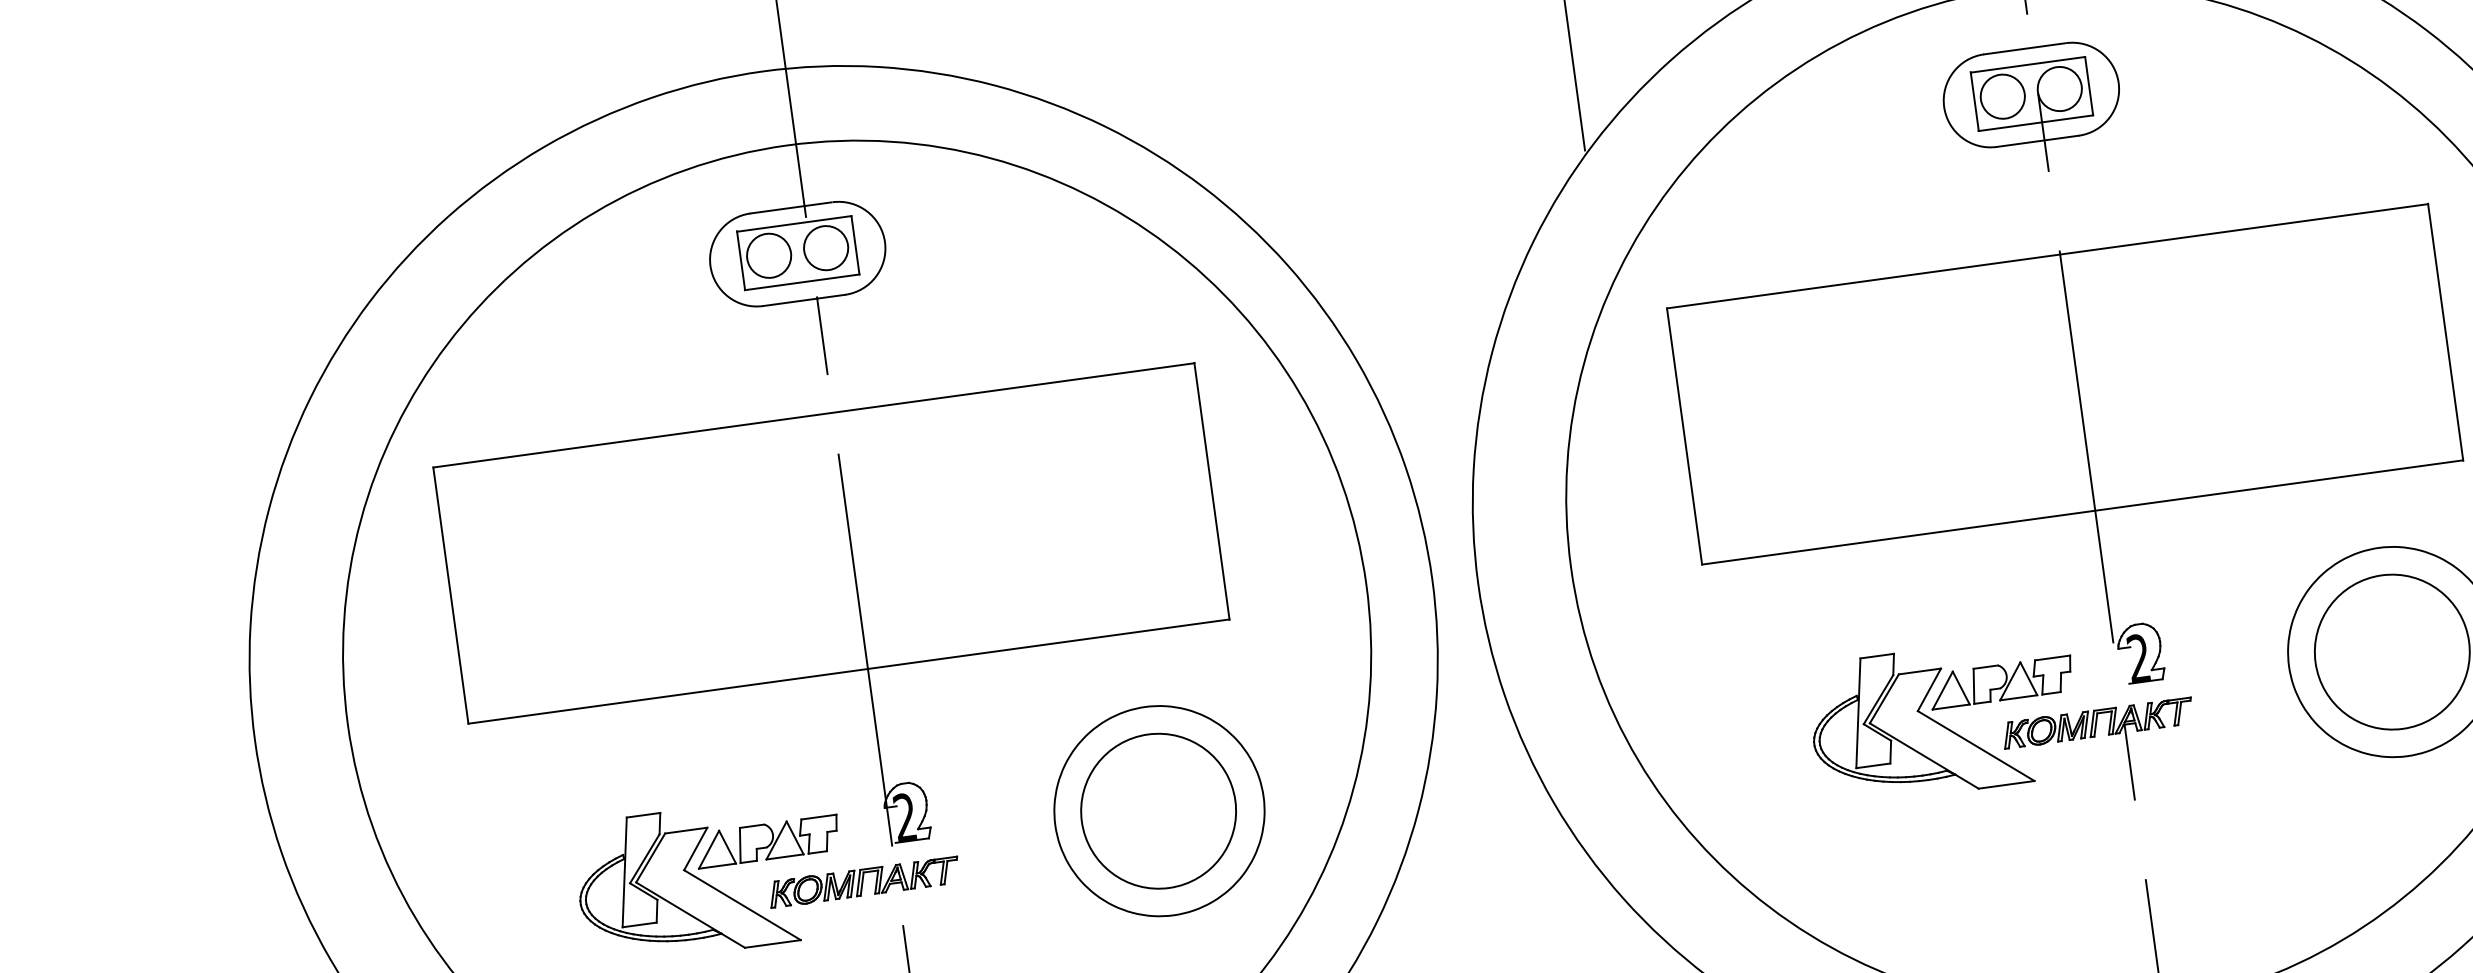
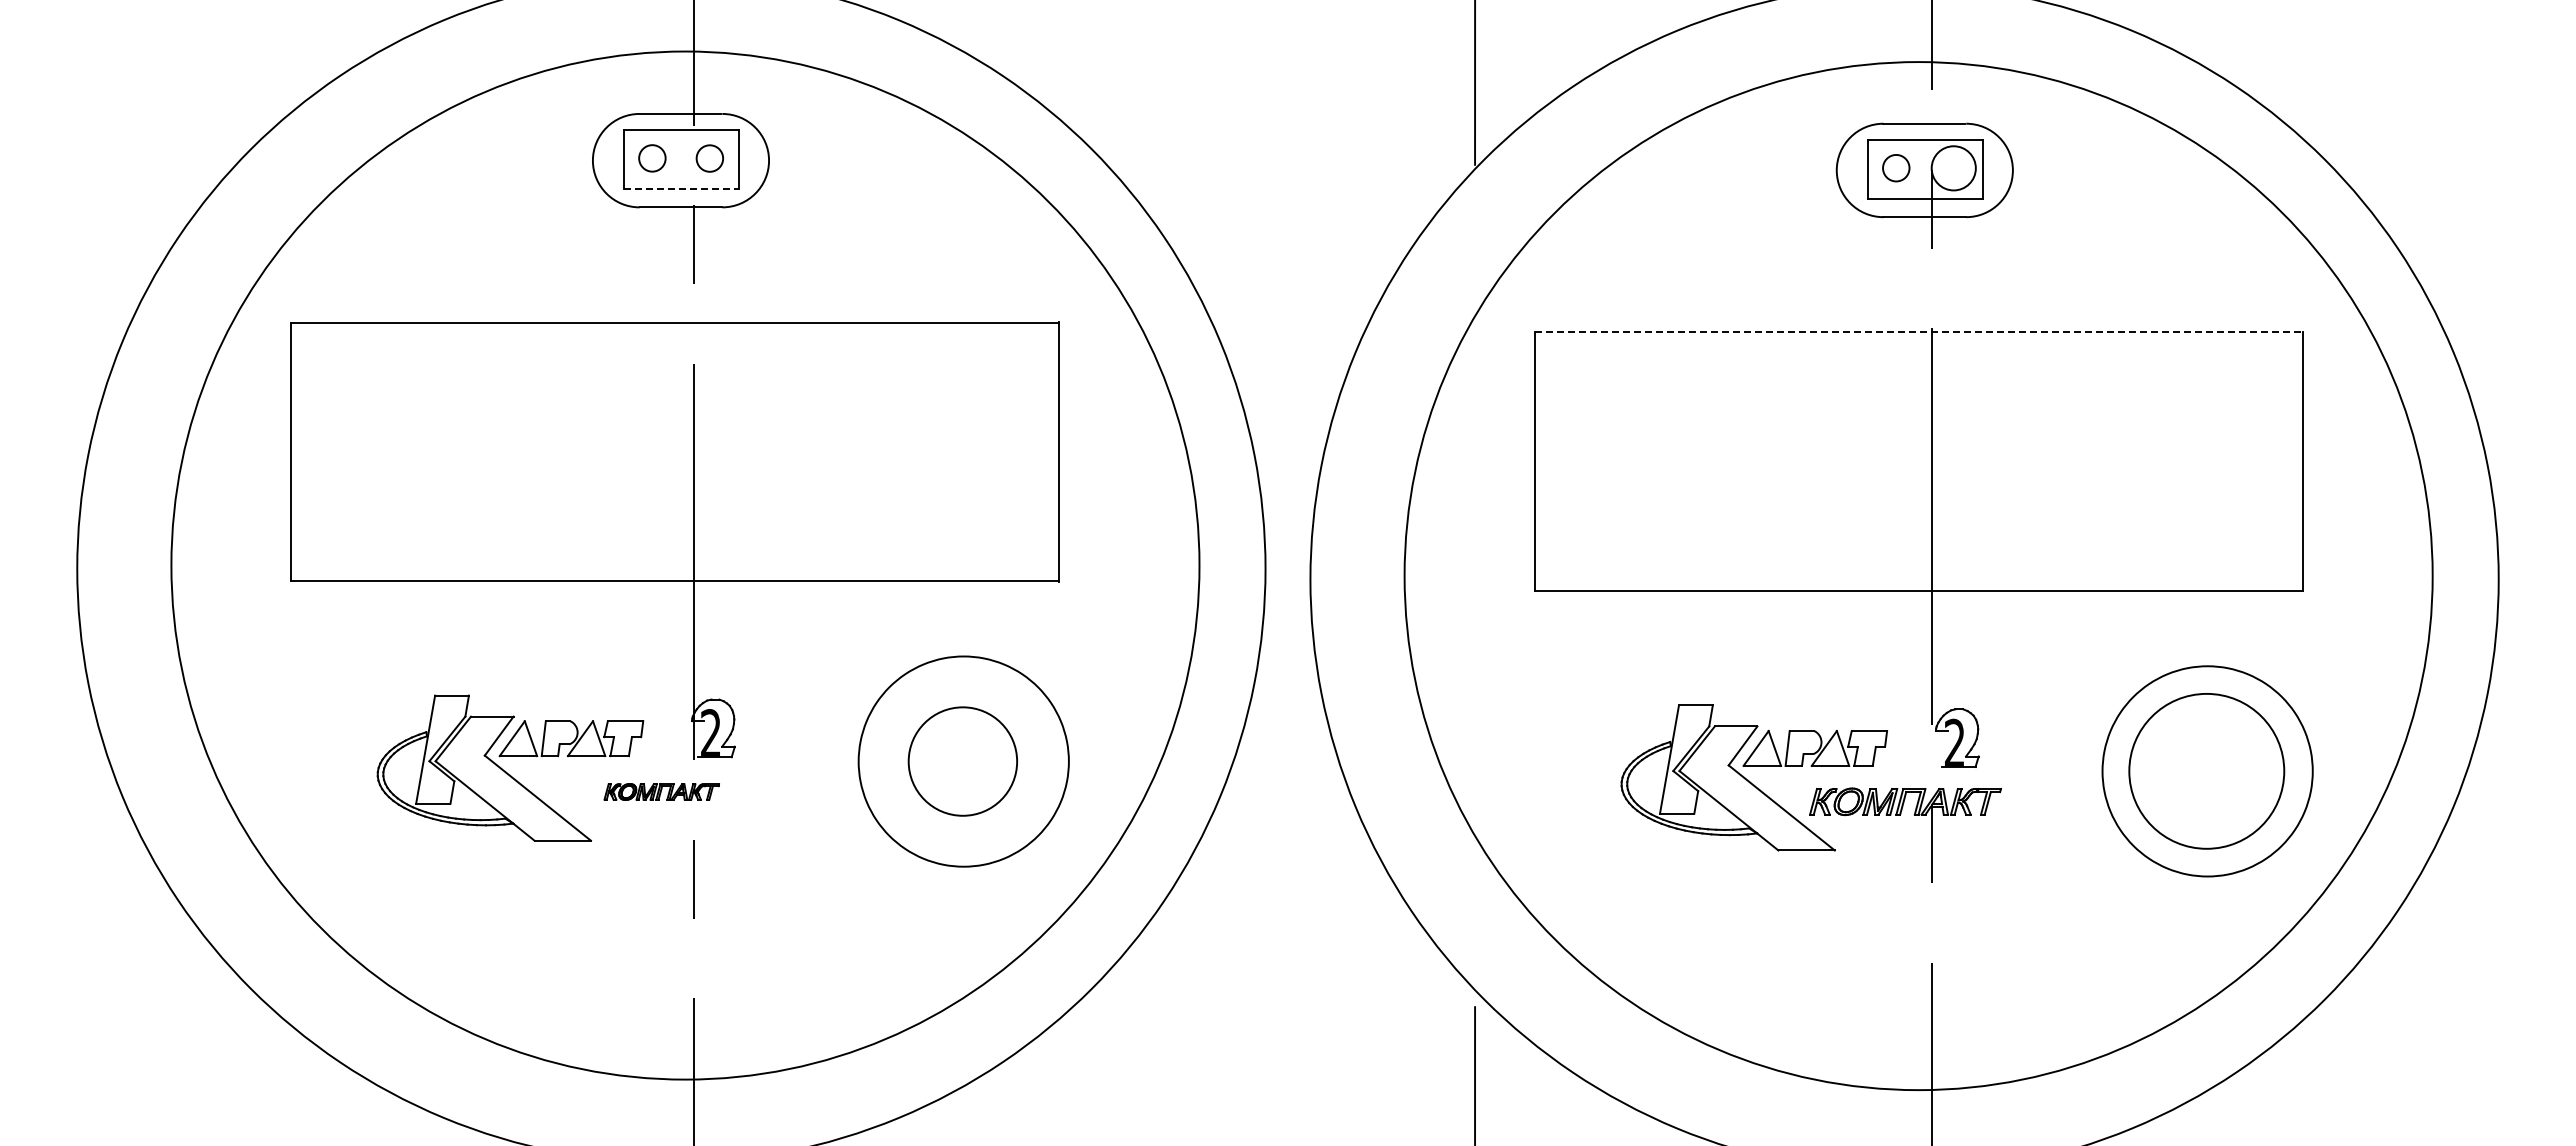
circle: (2003, 96) -> (1896, 168), size x0.6
circle: (825, 248) -> (709, 158), size x0.6
circle: (769, 255) -> (652, 158), size x0.6
line: (2048, 256) -> (1919, 332), solid -> dashed
line: (802, 282) -> (681, 189), solid -> dashed
circle: (1158, 811) -> (962, 761), size x0.7
part: (864, 881) -> (661, 791), size x0.6

